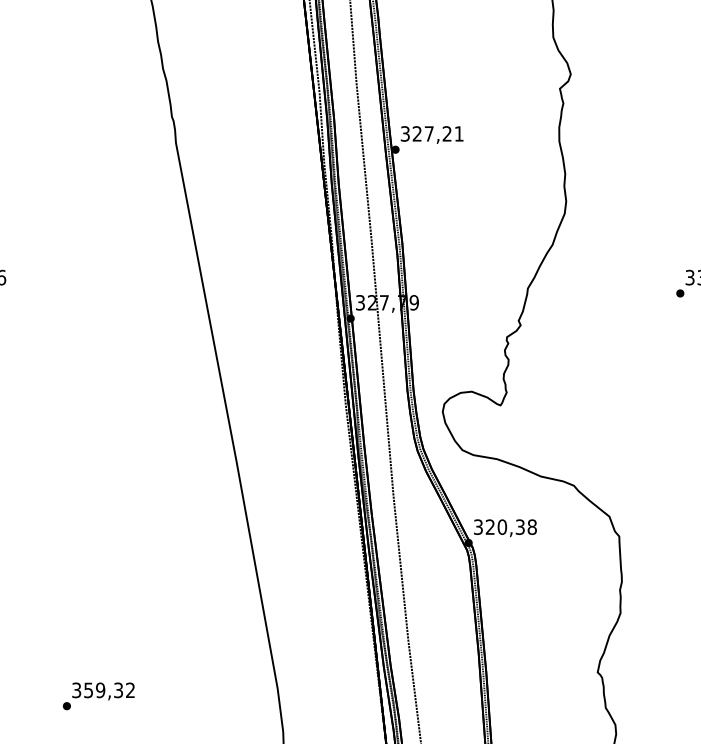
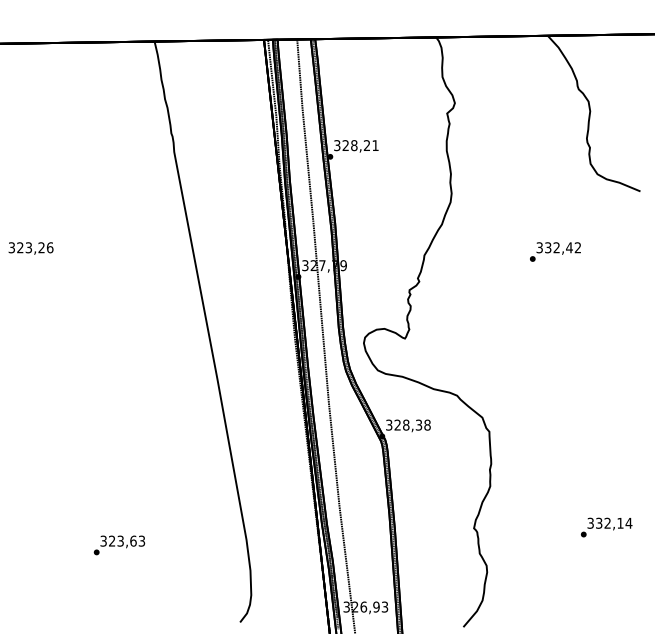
text: (429, 133) -> (354, 145), 327,21 -> 328,21
text: (502, 526) -> (406, 424), 320,38 -> 328,38
text: (110, 689) -> (127, 540), 359,32 -> 323,63

